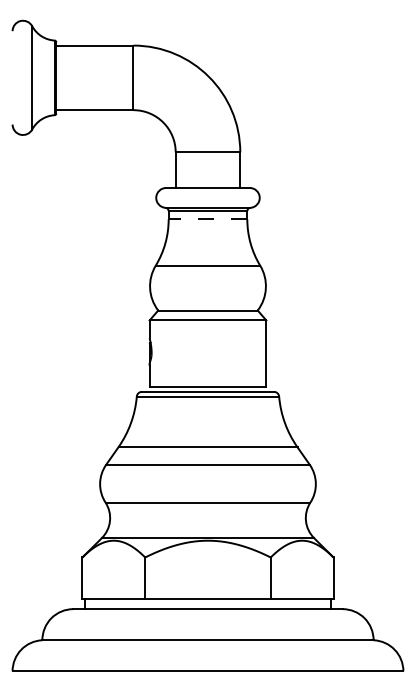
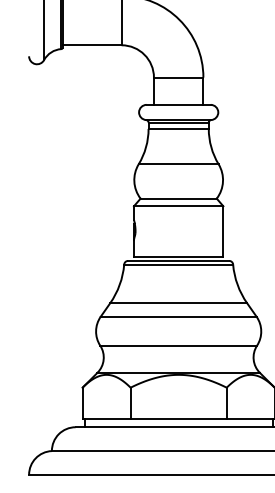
line: (207, 219) -> (178, 128), dashed -> solid

